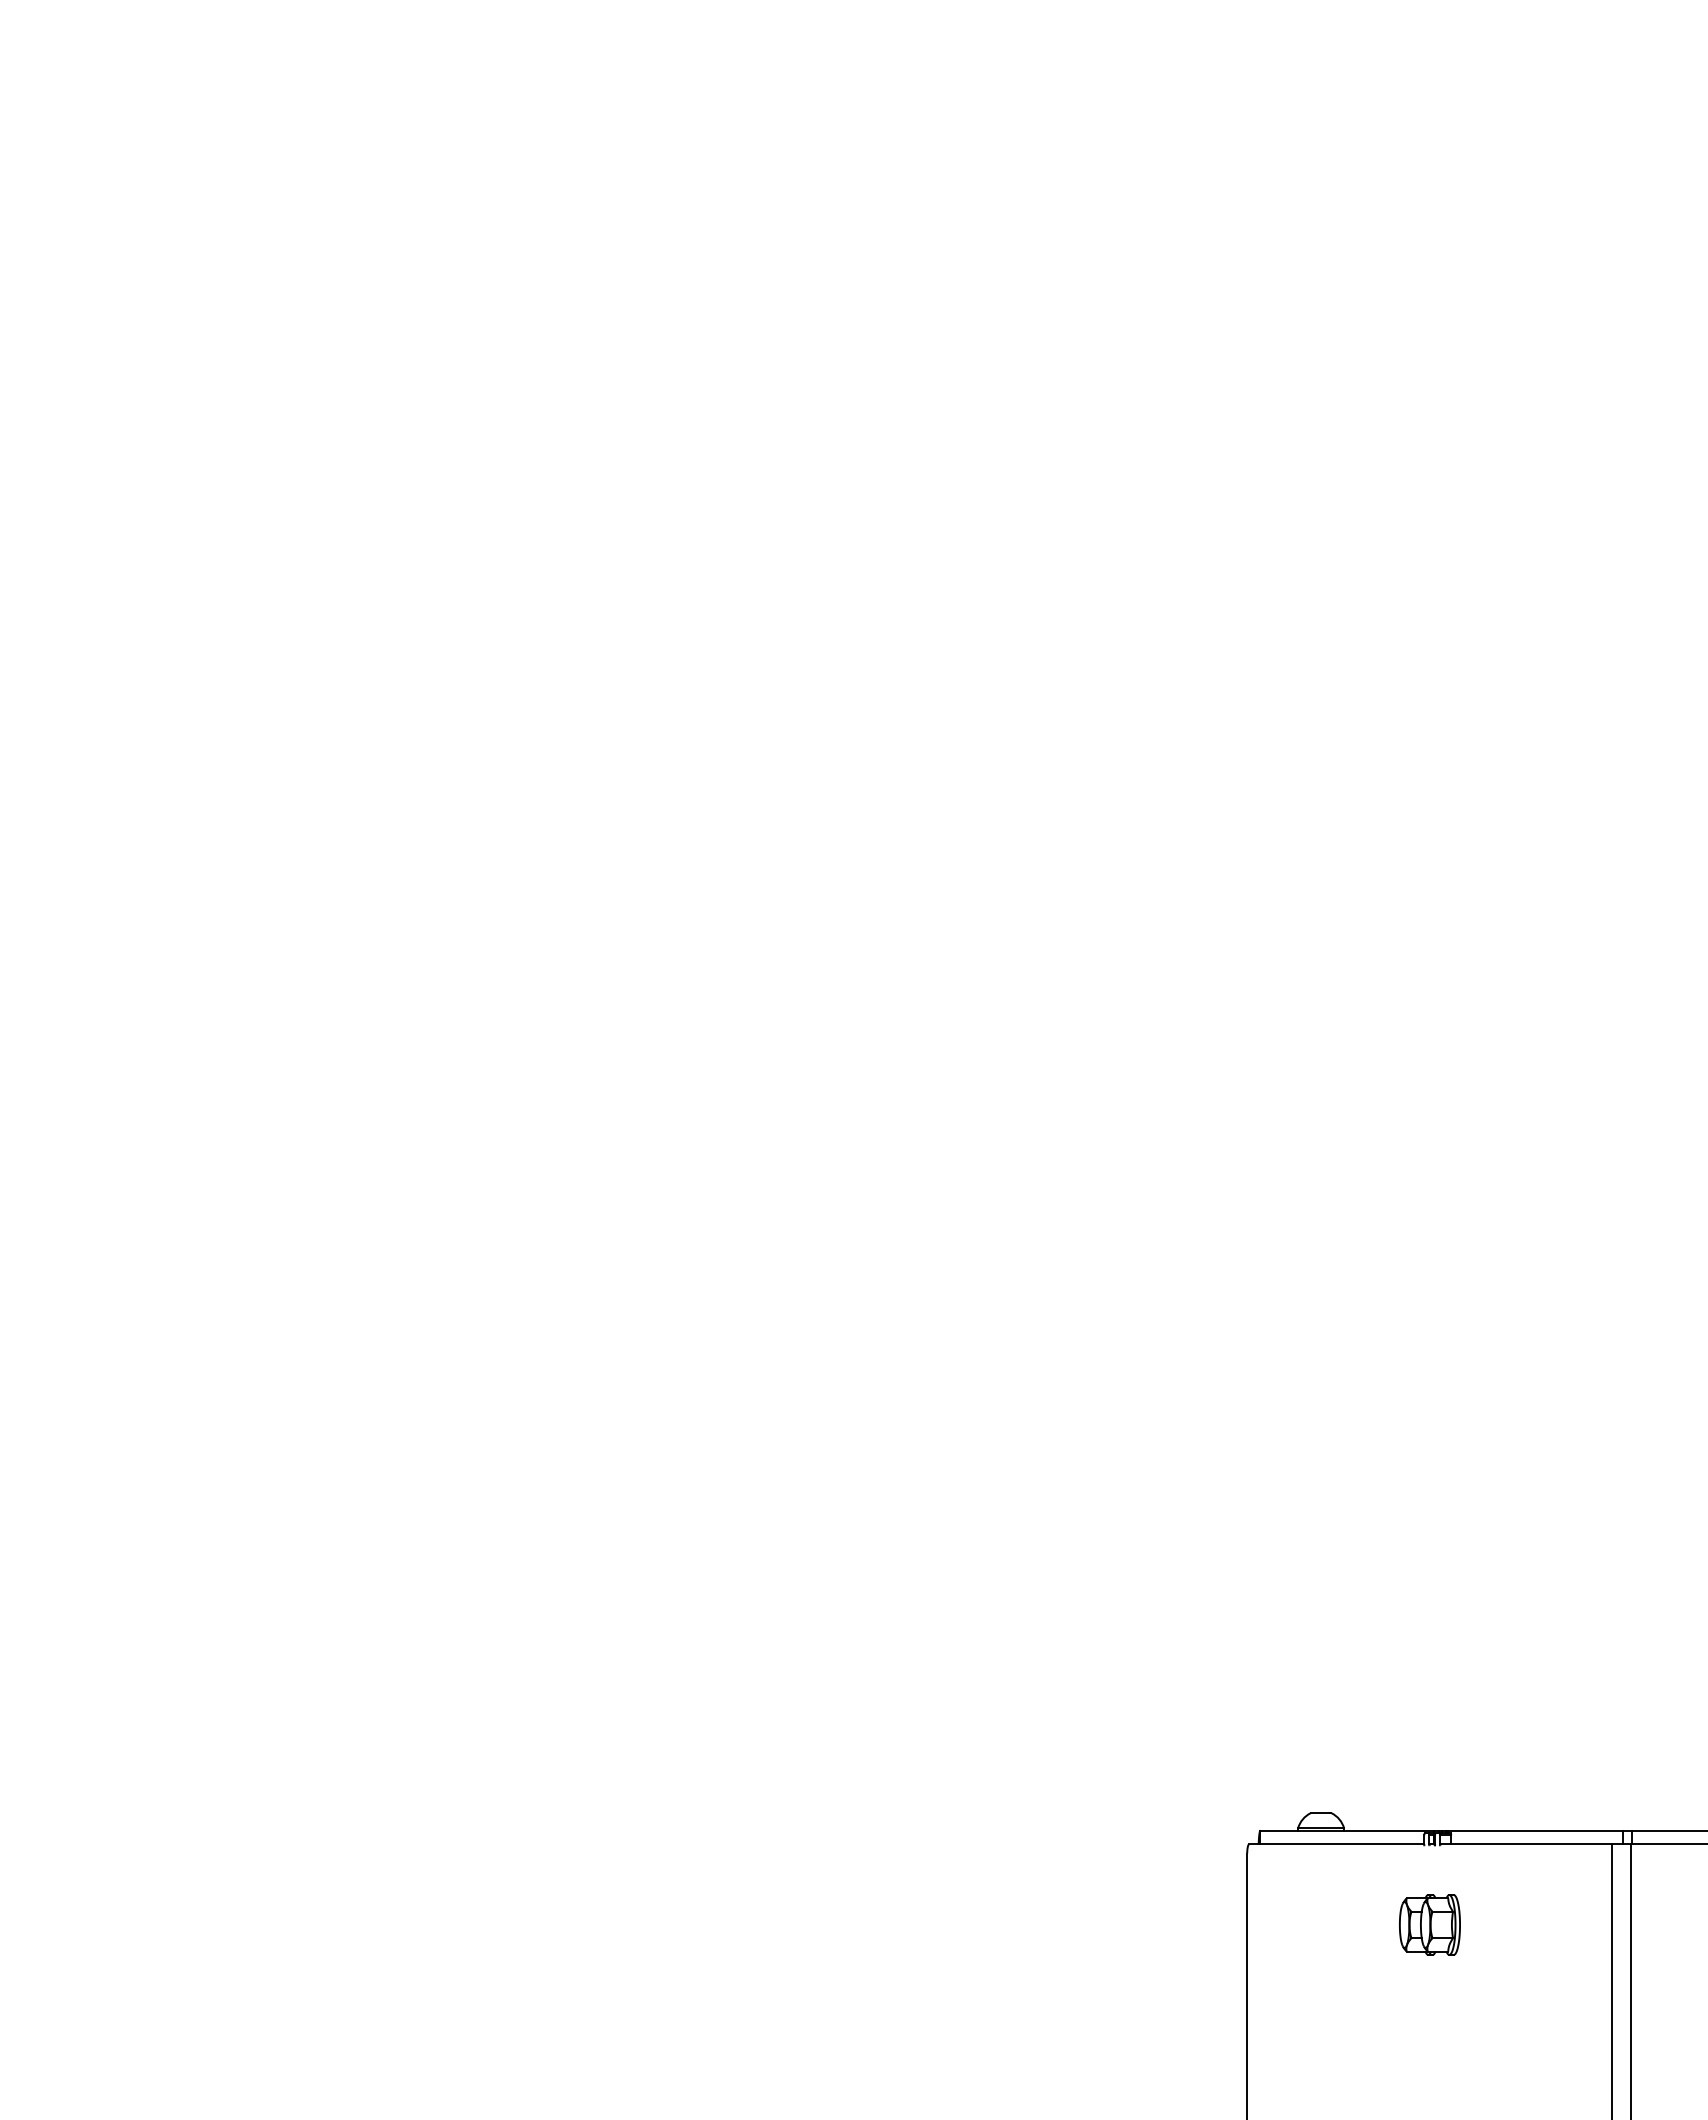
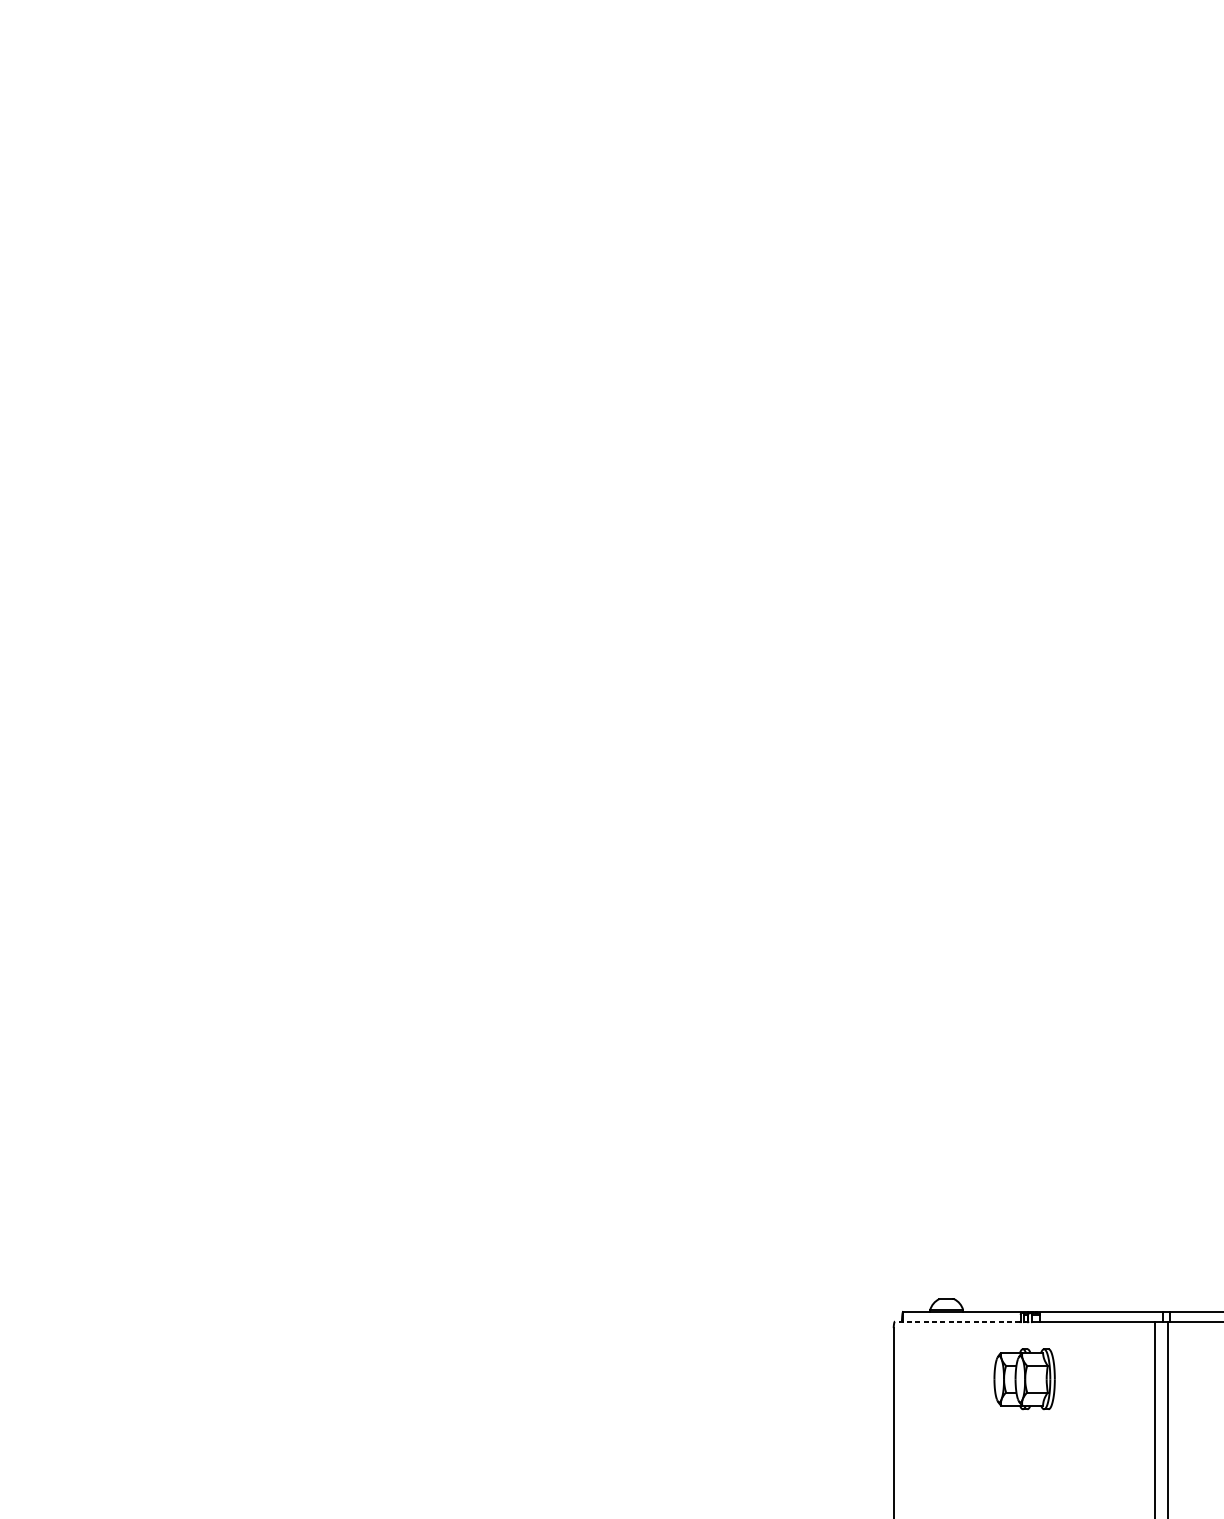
line: (1335, 1844) -> (956, 1321), solid -> dashed
part: (1429, 1924) -> (1024, 1378), size x1.4

